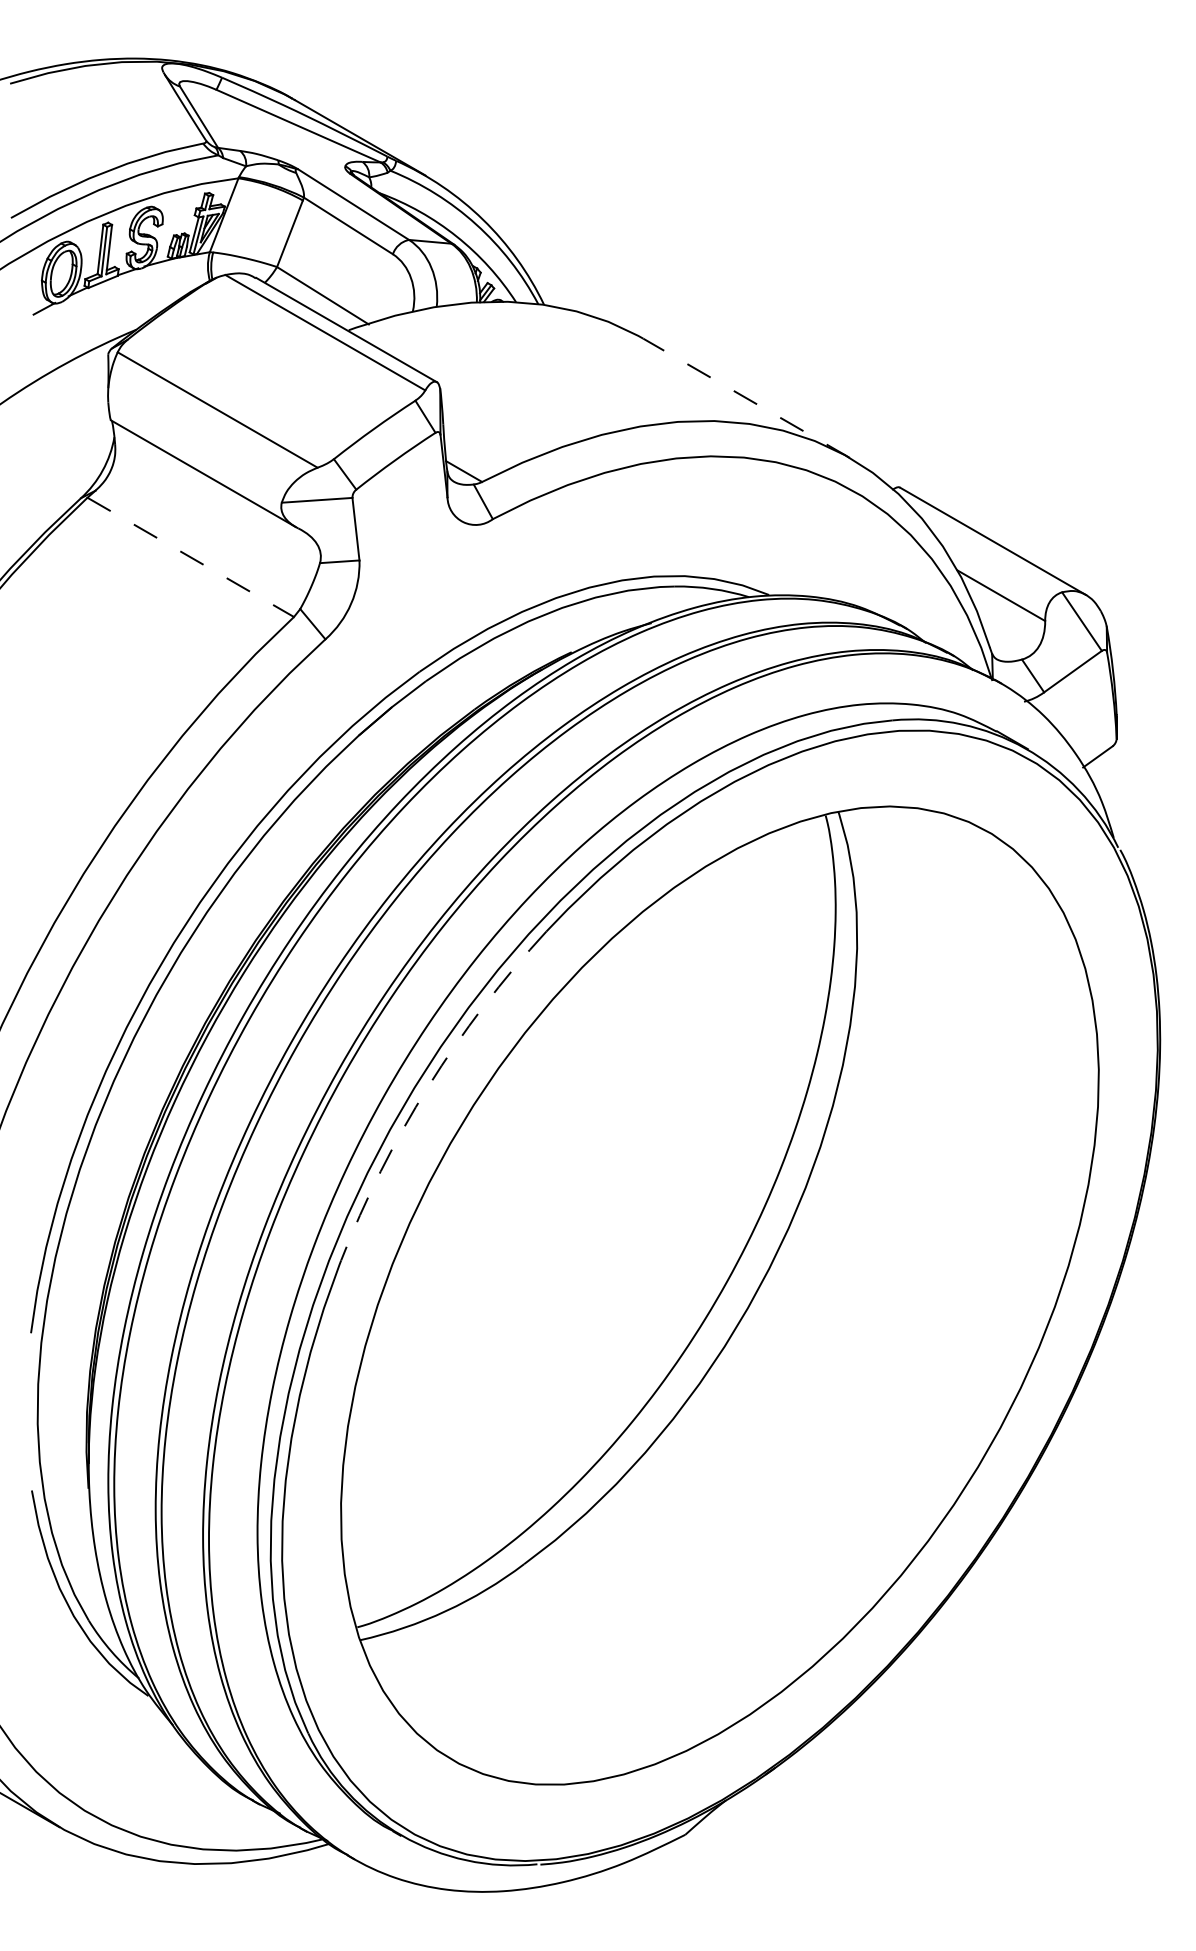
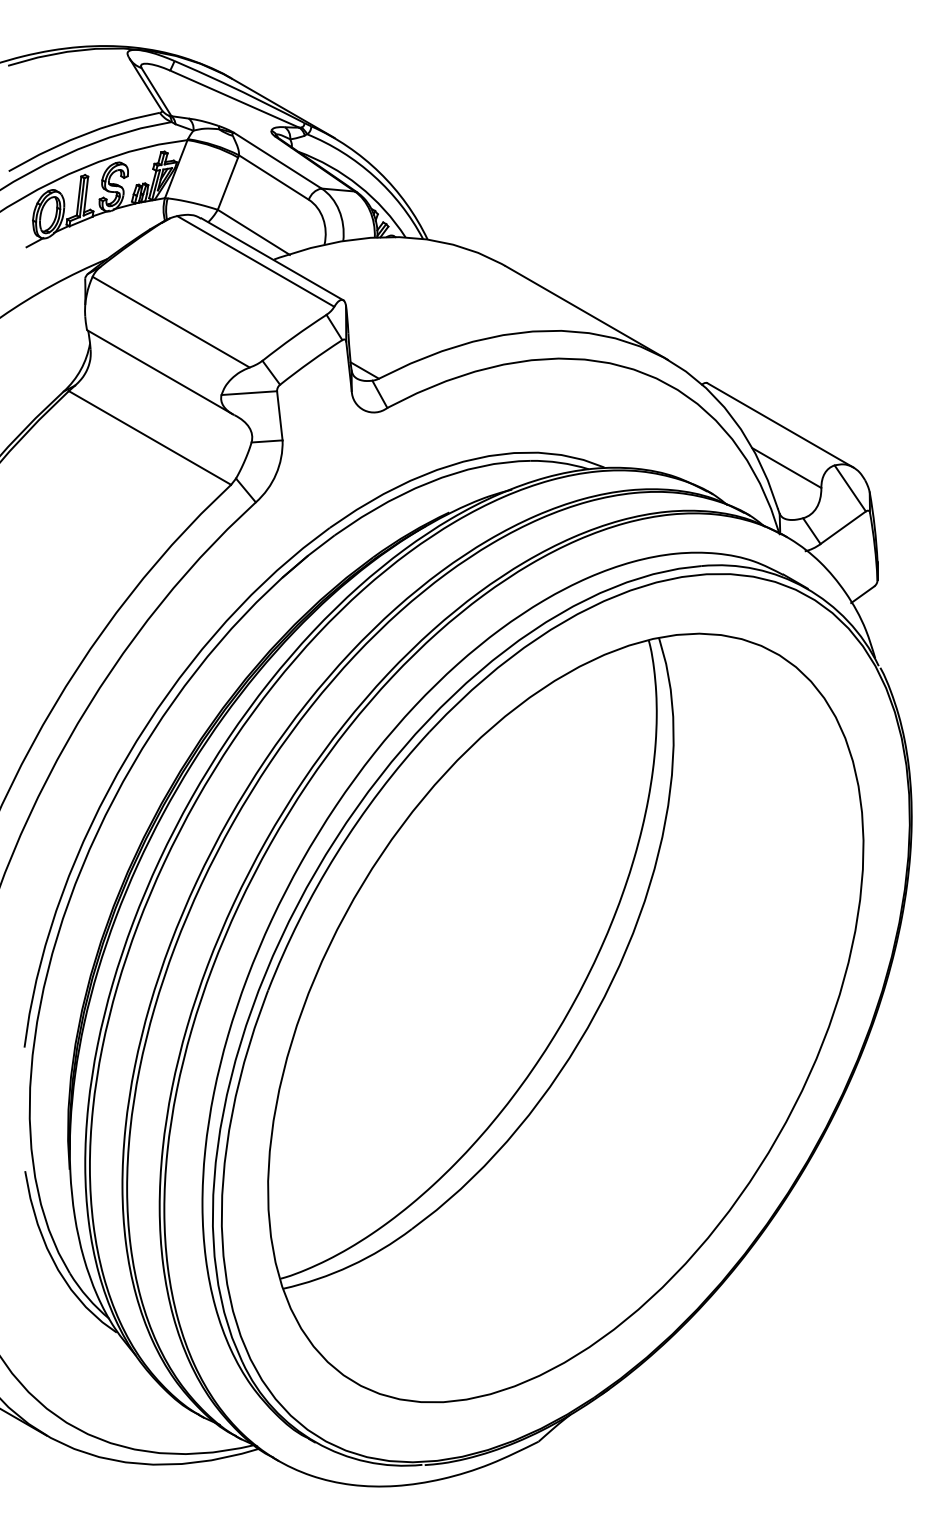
line: (746, 397) -> (586, 312), dashed -> solid
line: (191, 556) -> (150, 437), dashed -> solid
arc: (428, 1086) -> (336, 853), dashed -> solid

